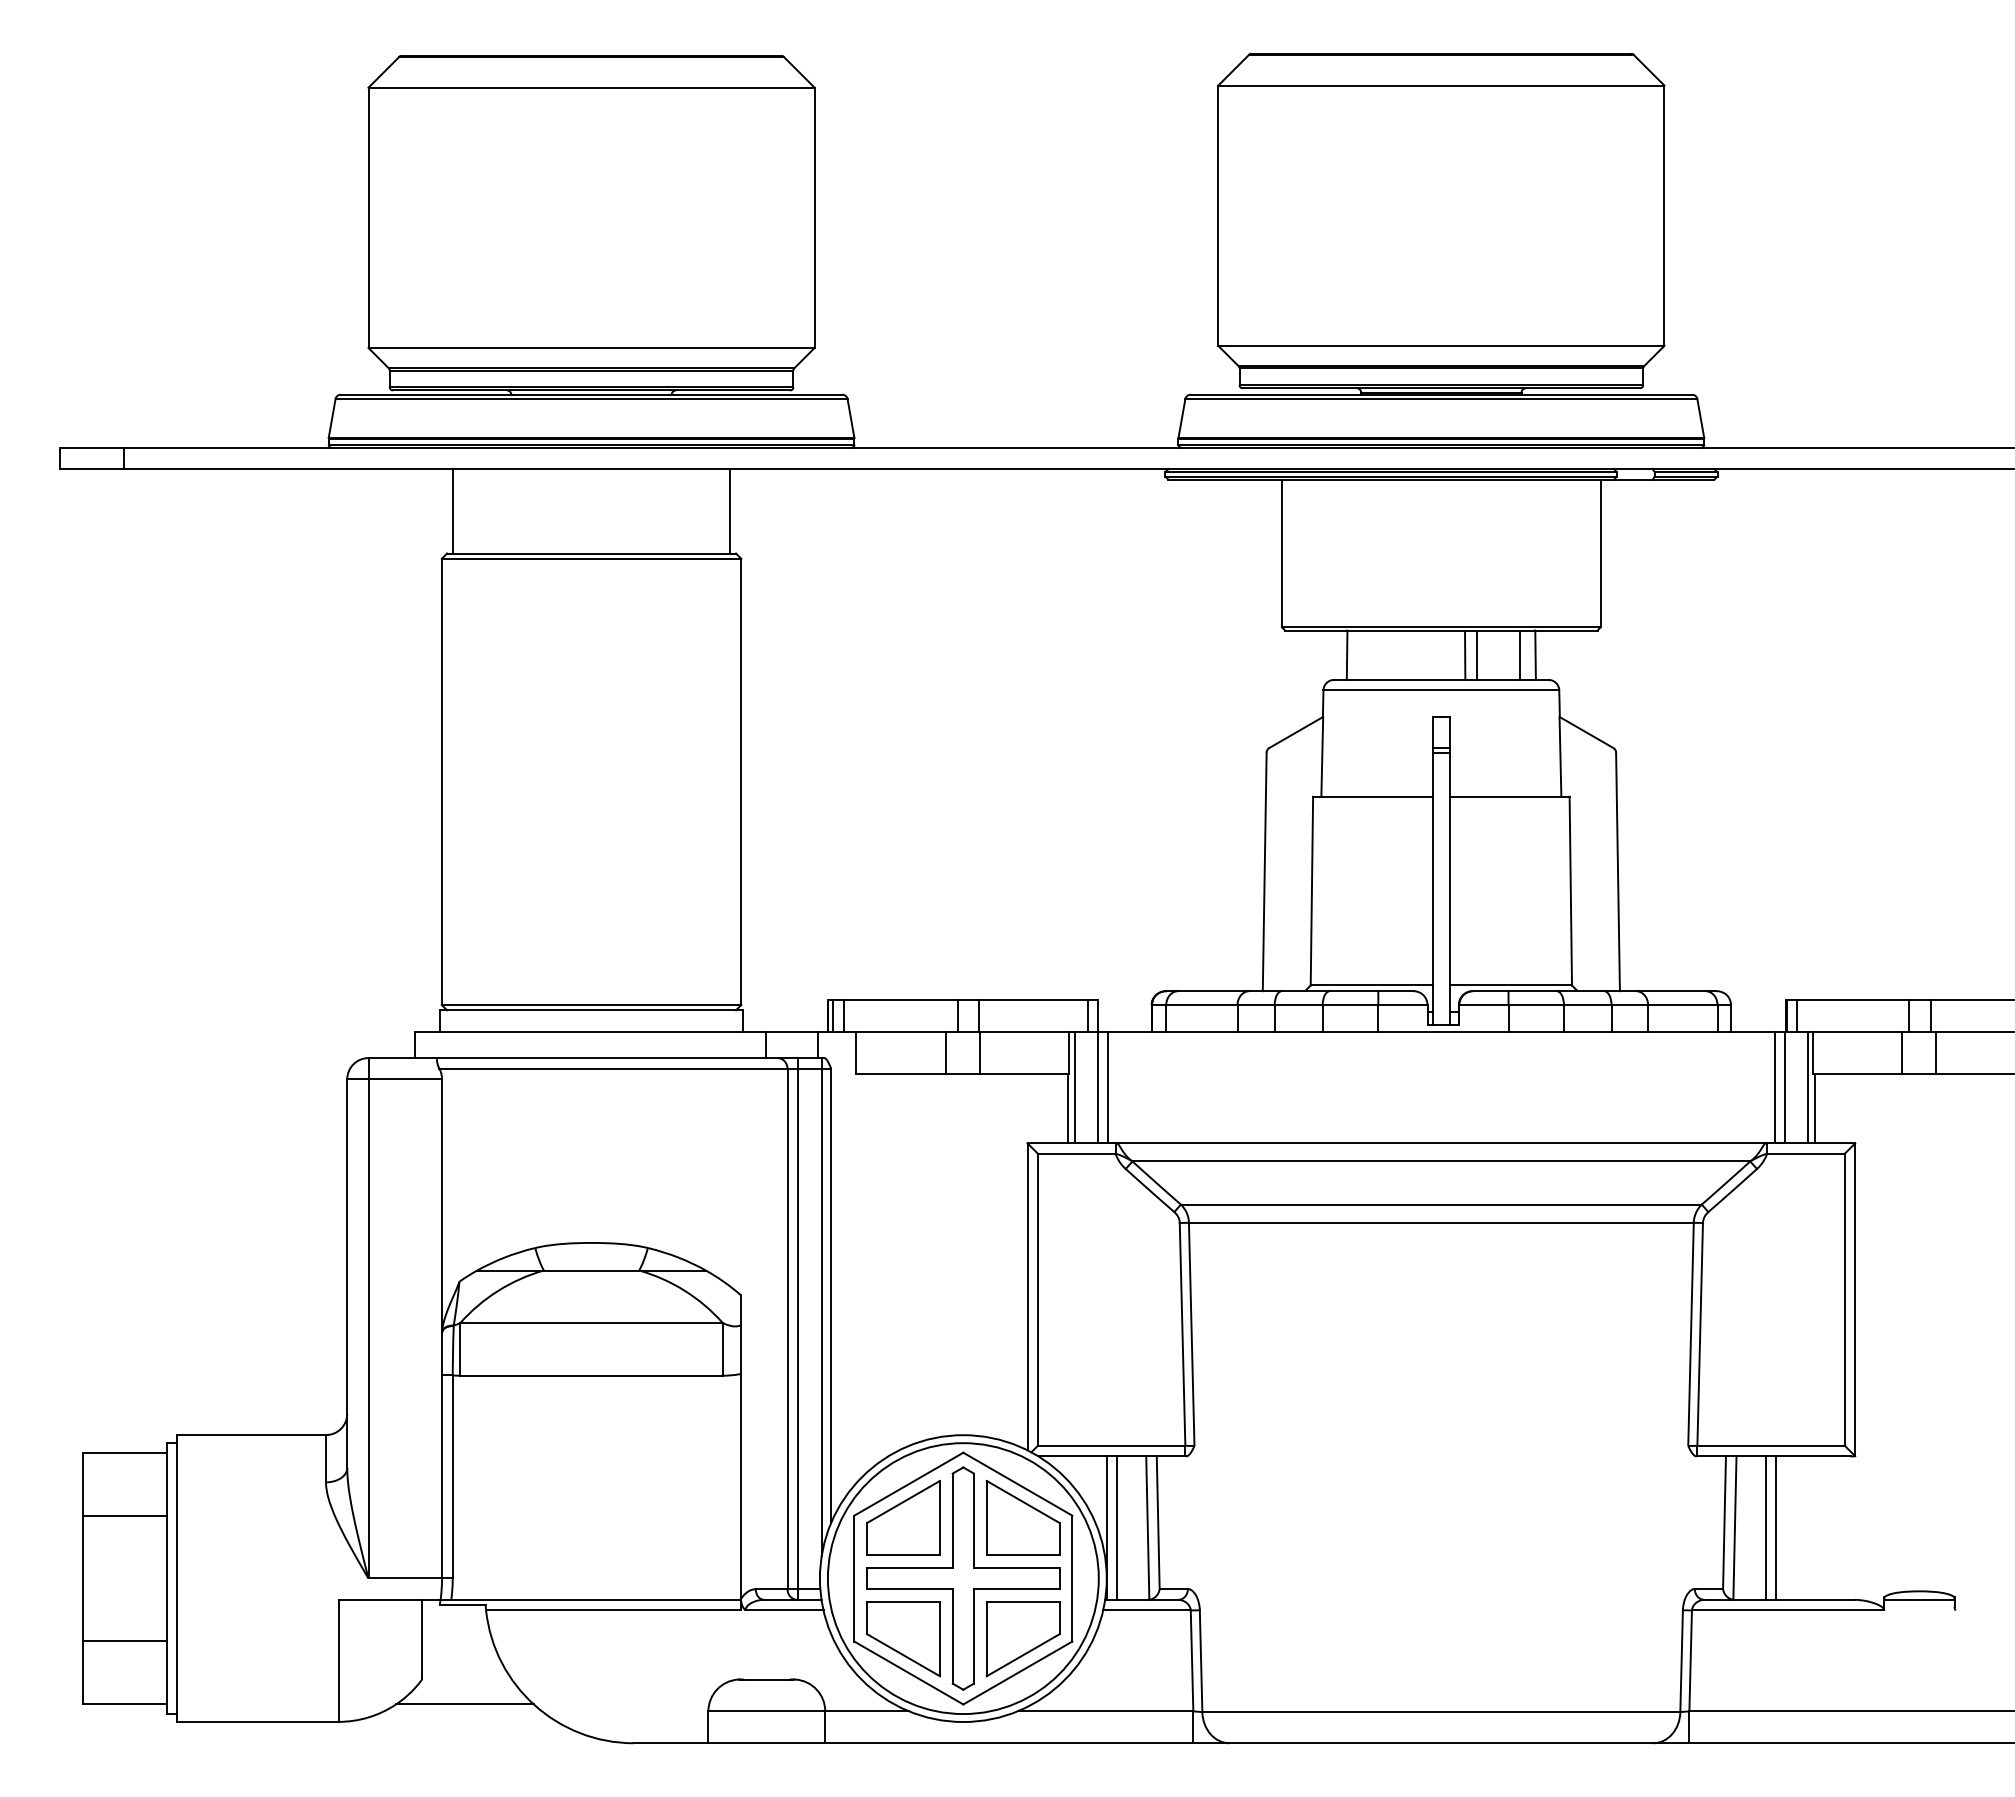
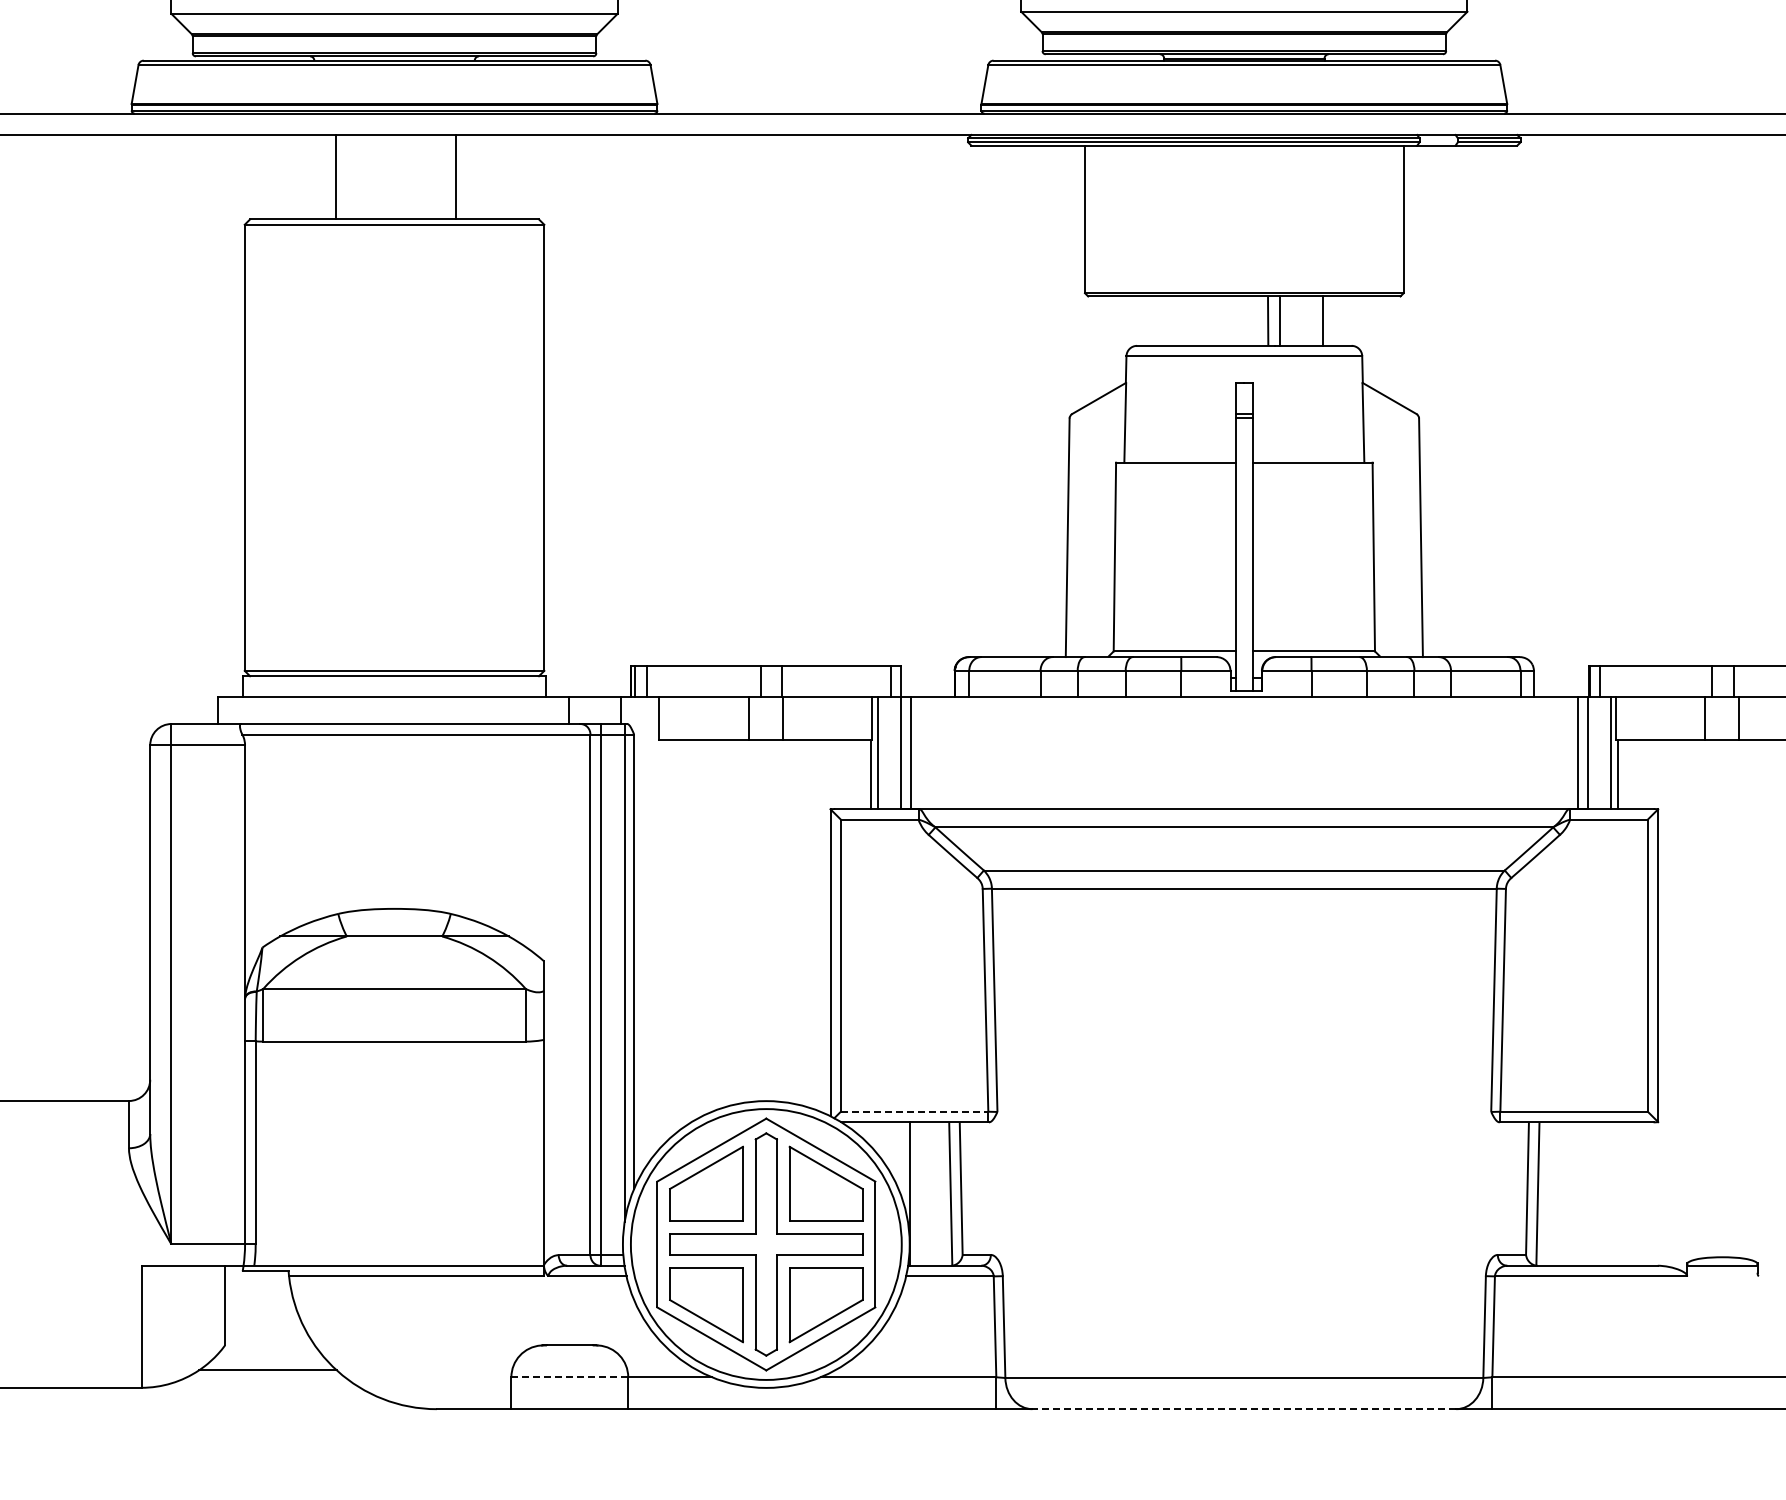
line: (453, 511) -> (336, 177), moved
line: (729, 511) -> (455, 177), moved
line: (1346, 654) -> (1149, 320), removed
line: (1535, 654) -> (1338, 320), removed
line: (1111, 1445) -> (914, 1111), solid -> dashed
line: (1117, 1527) -> (920, 1193), removed
line: (1765, 1527) -> (1568, 1193), removed
line: (1775, 1527) -> (1578, 1193), removed
line: (767, 1711) -> (570, 1377), solid -> dashed
line: (1441, 1743) -> (1244, 1409), solid -> dashed

